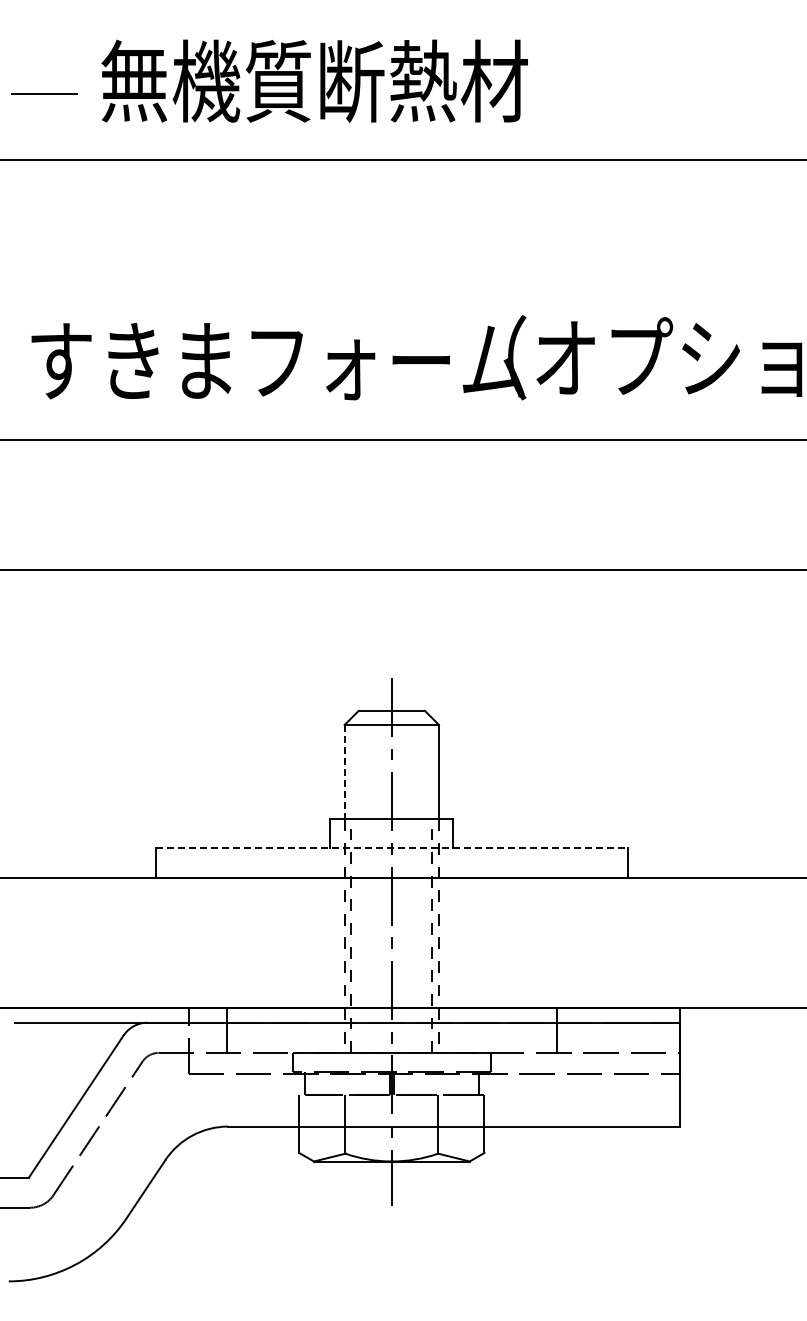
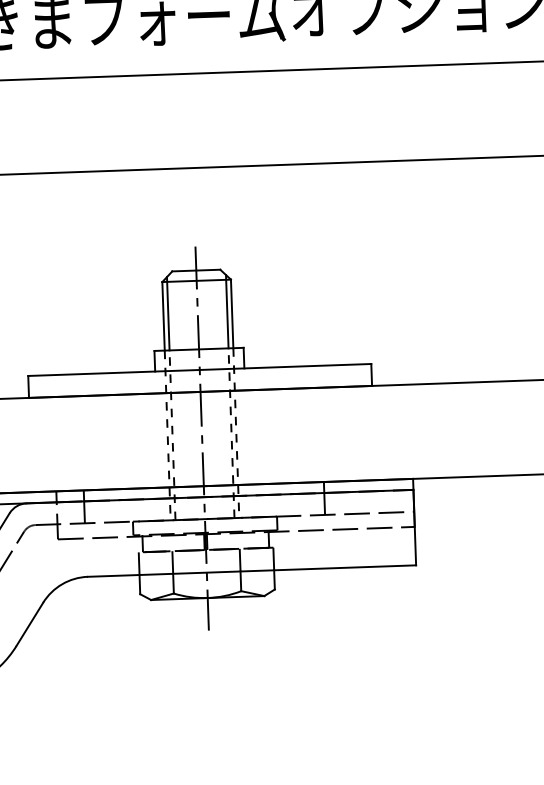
line: (351, 768) -> (168, 313), added
line: (432, 768) -> (227, 311), added
line: (344, 772) -> (163, 316), dashed -> solid
line: (392, 847) -> (200, 369), dashed -> solid

